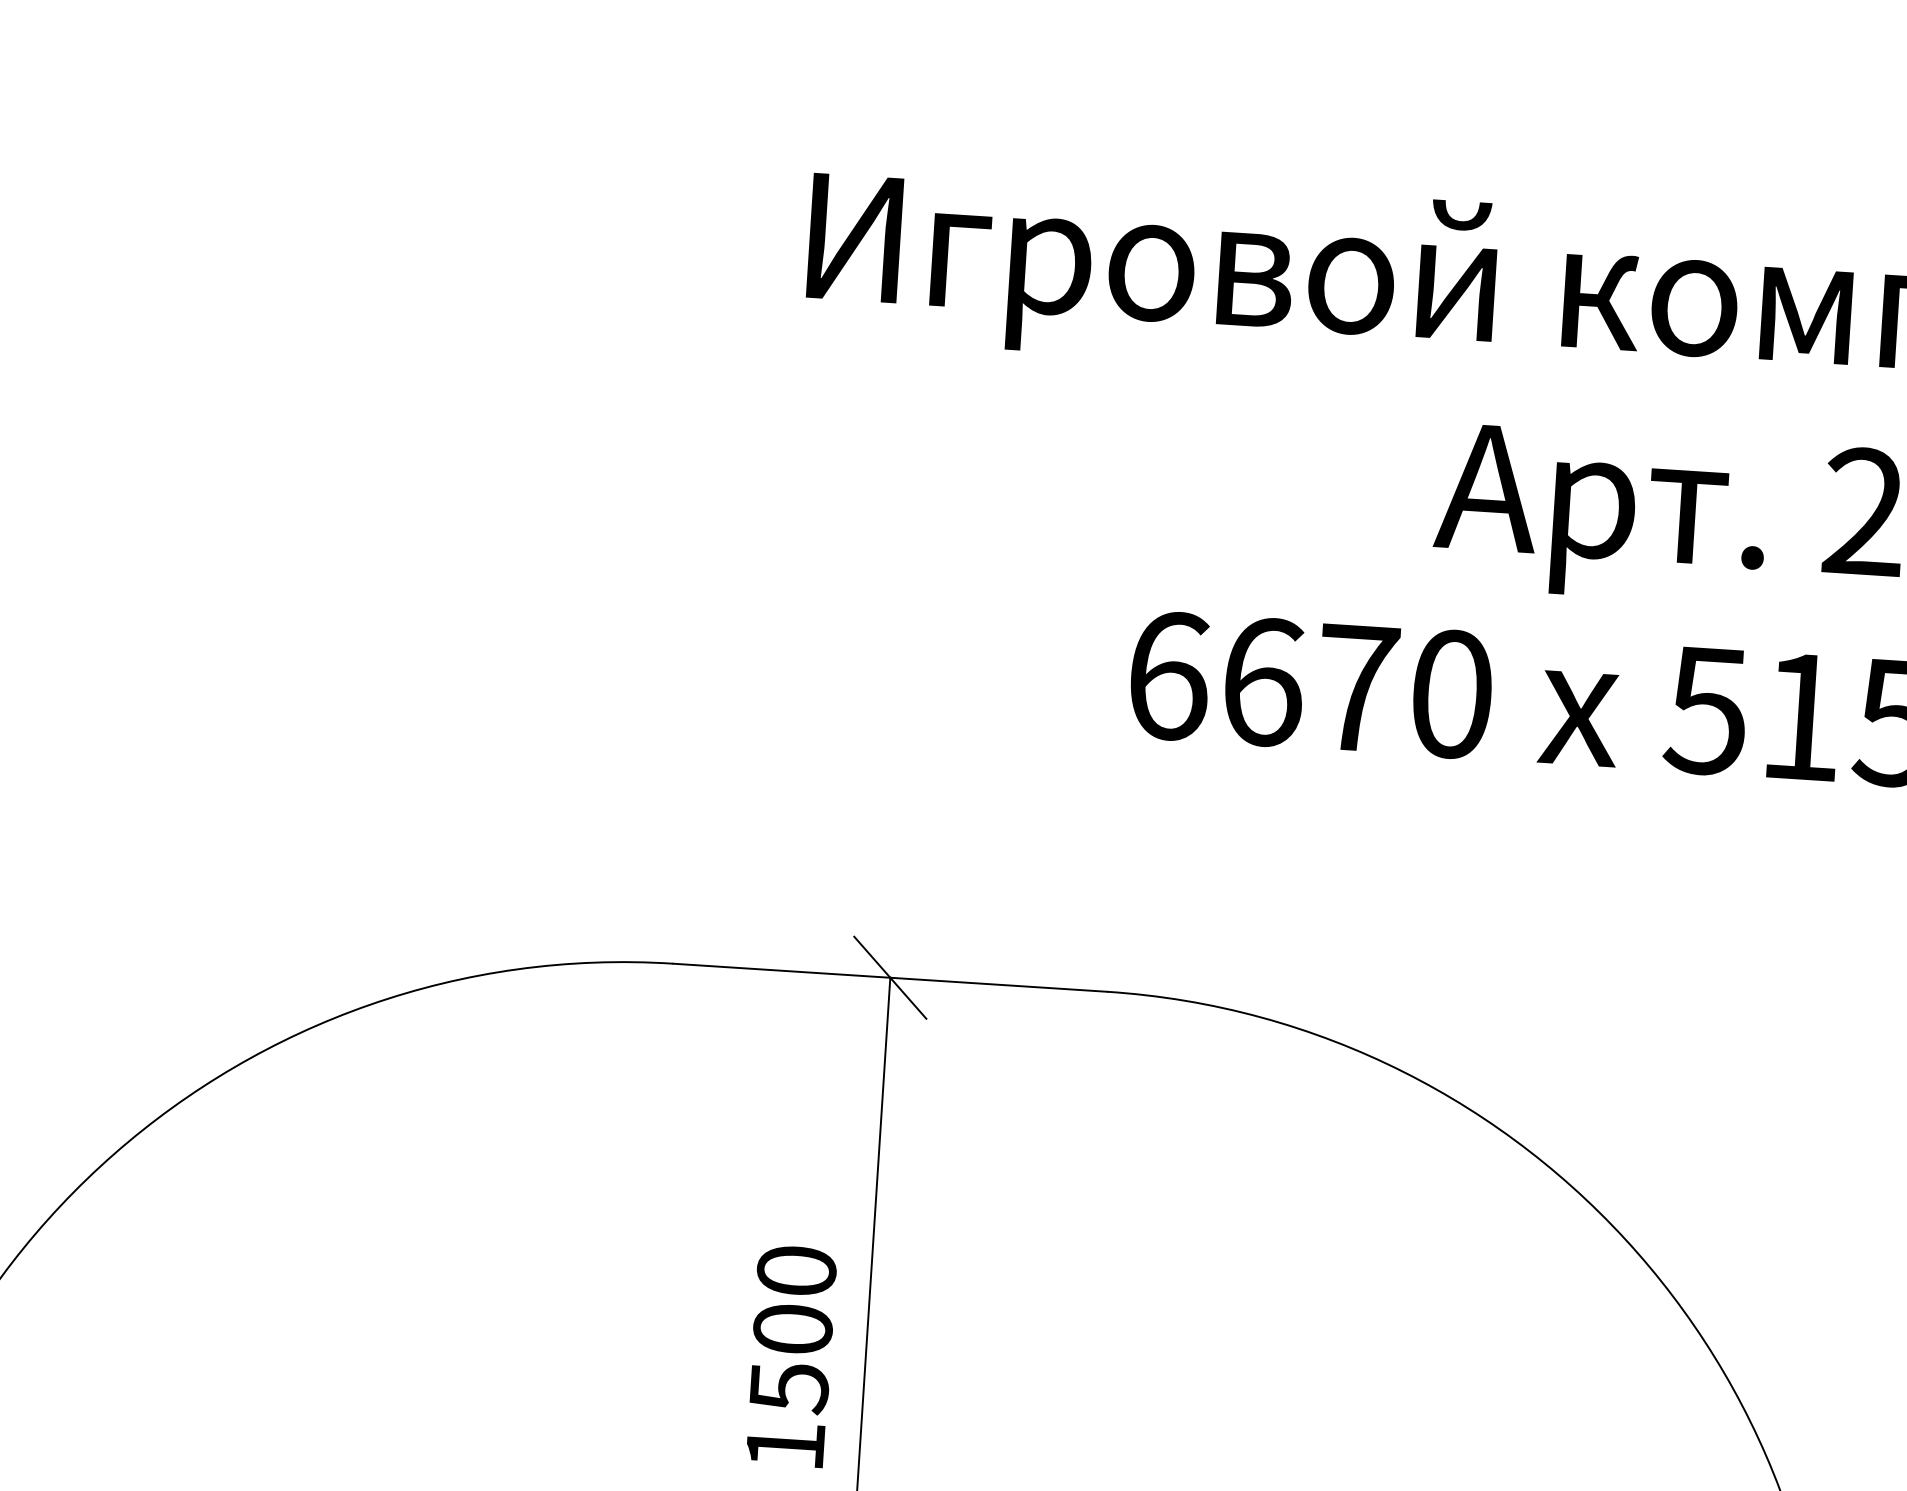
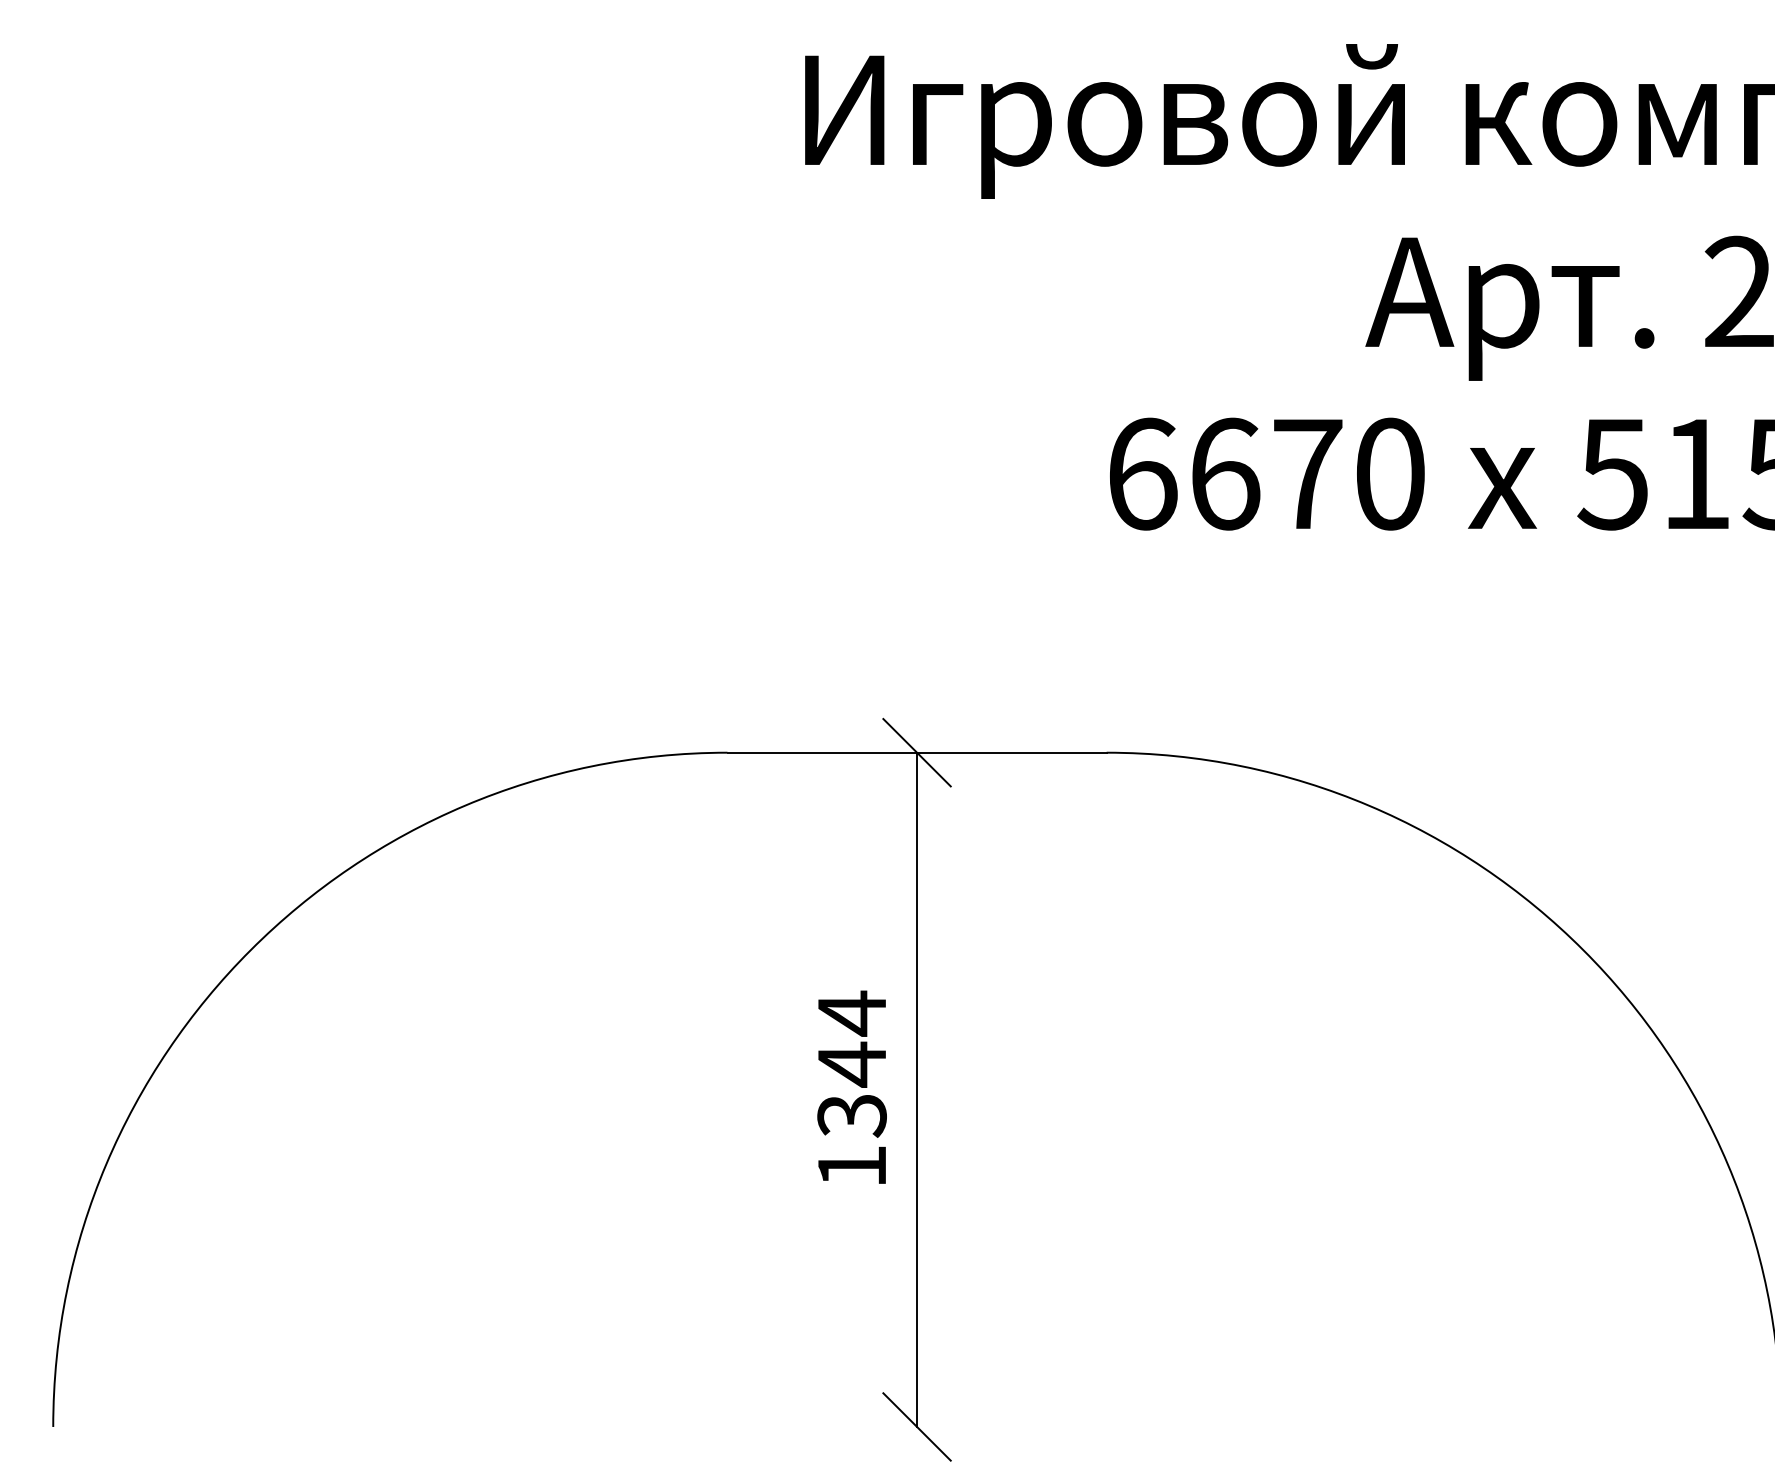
text: (792, 1329) -> (851, 1064), 1500 -> 1344

